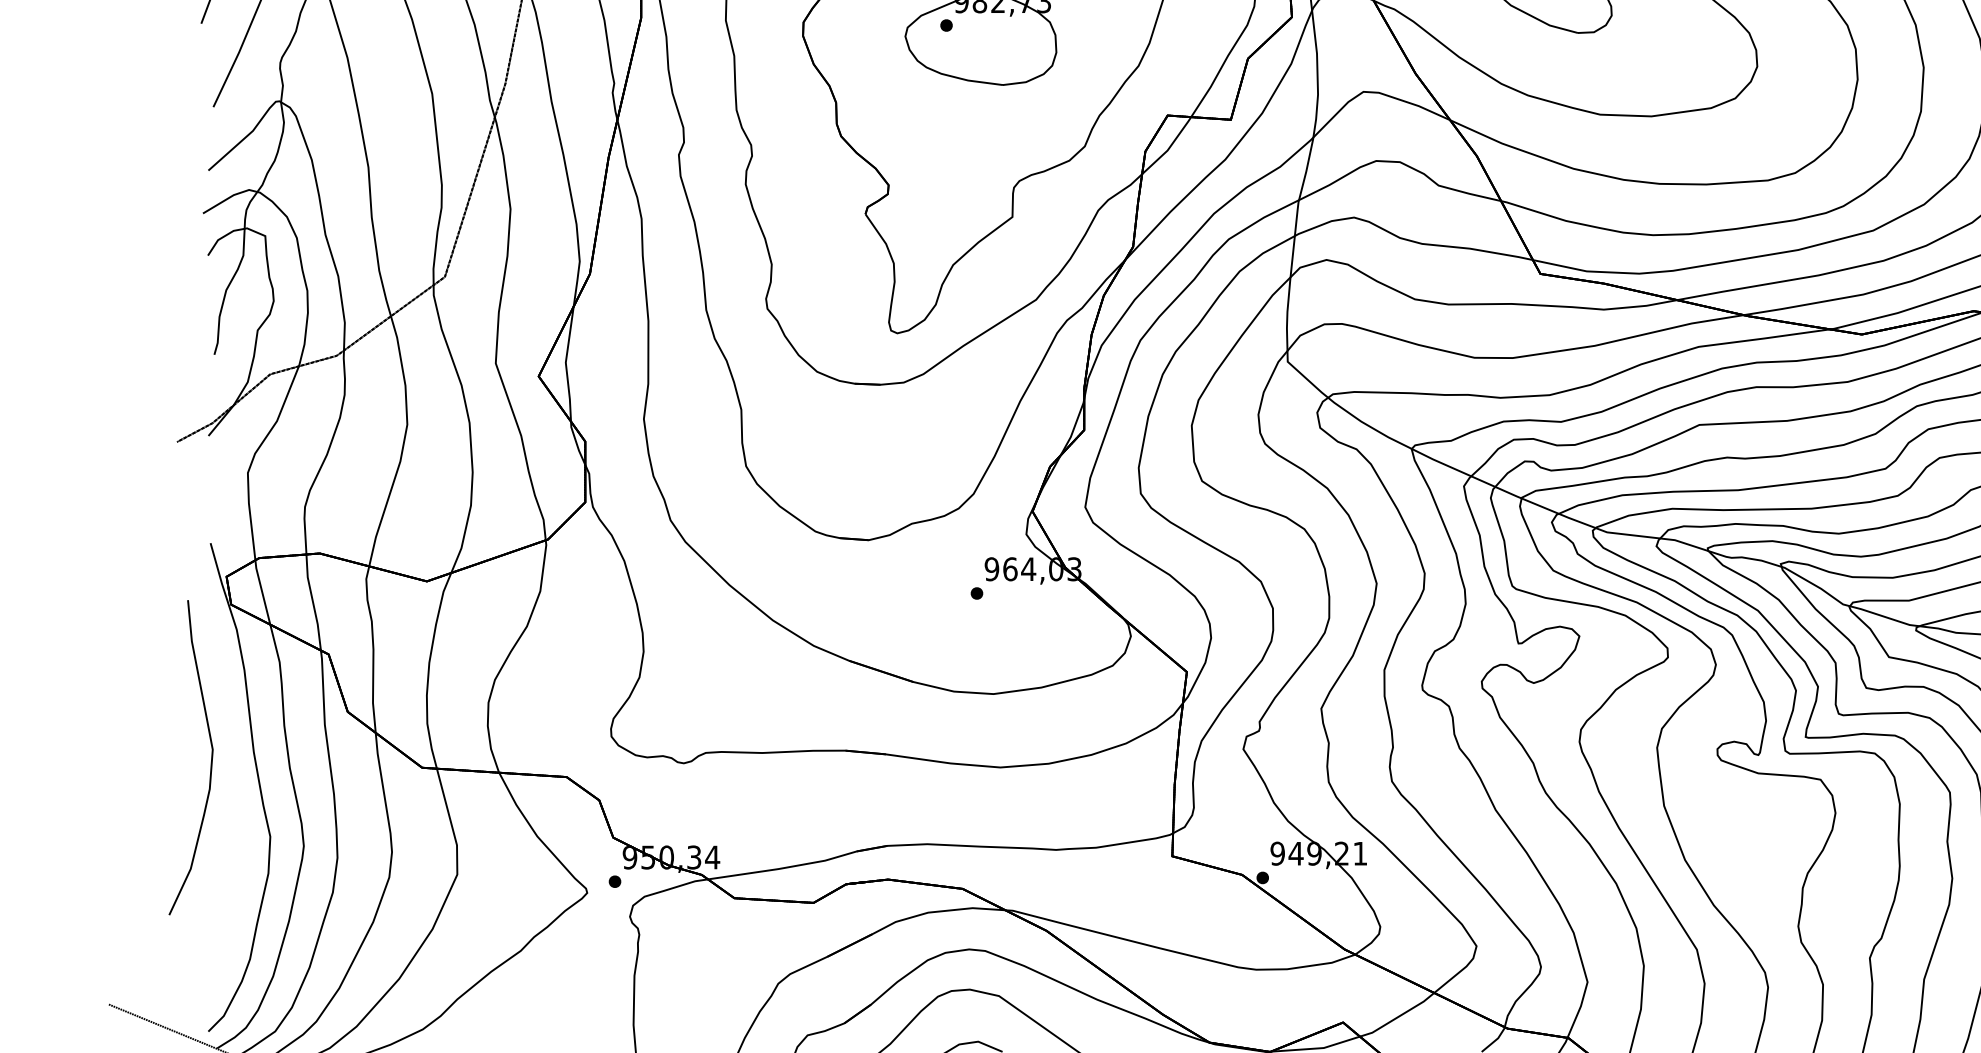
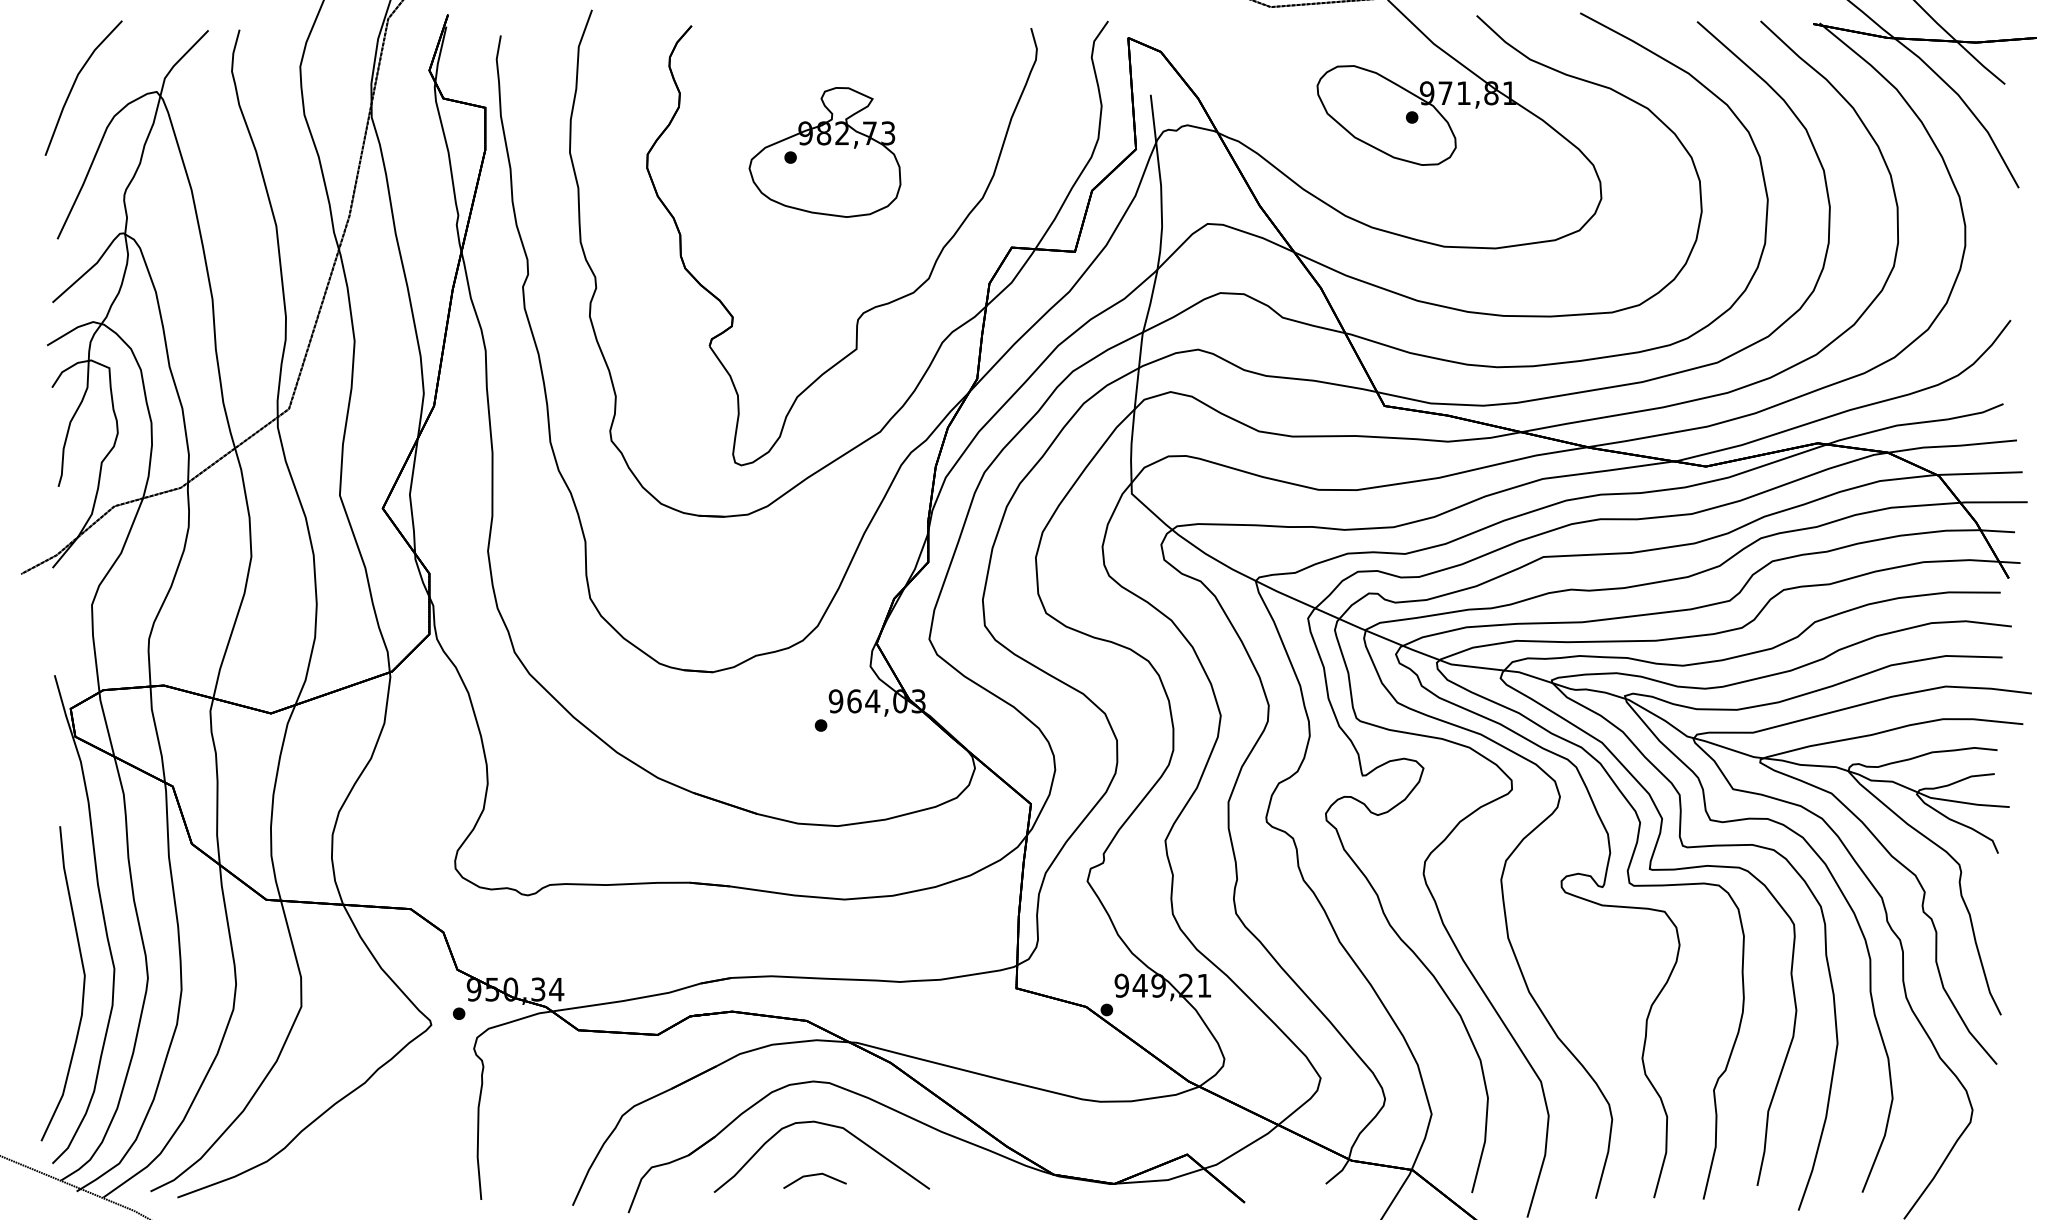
part: (211, 757) -> (83, 983), moved

